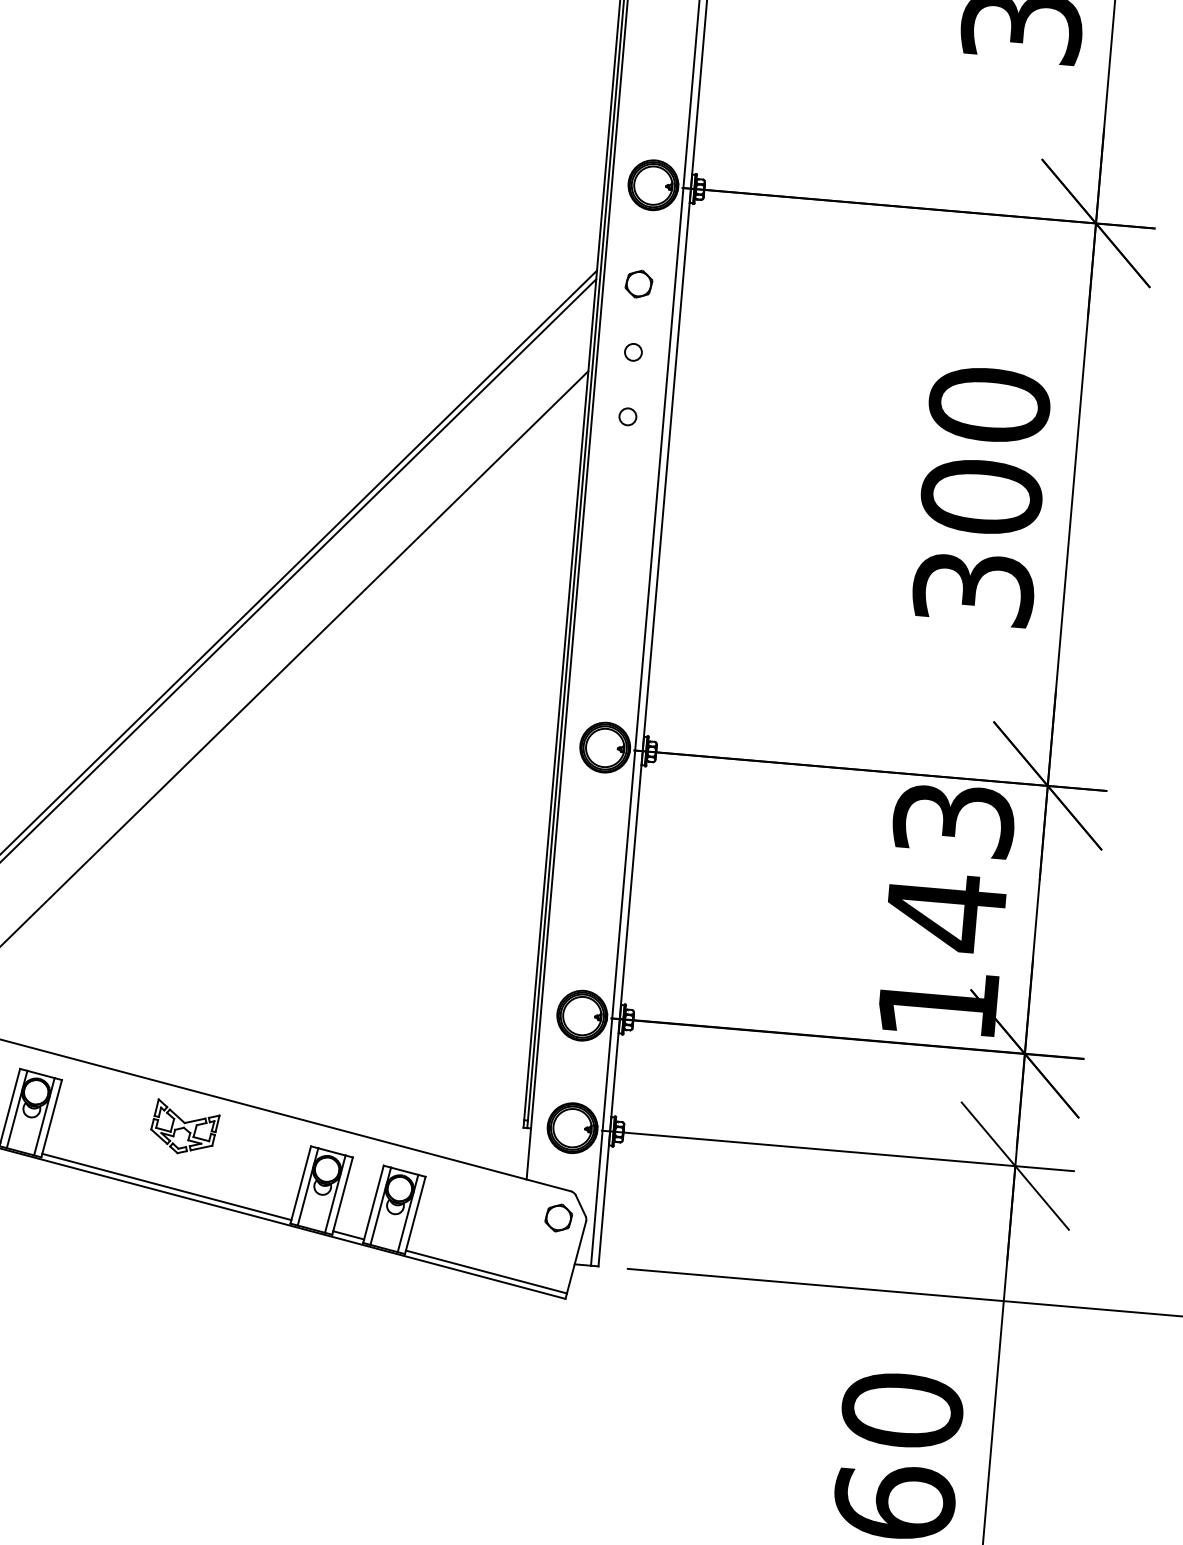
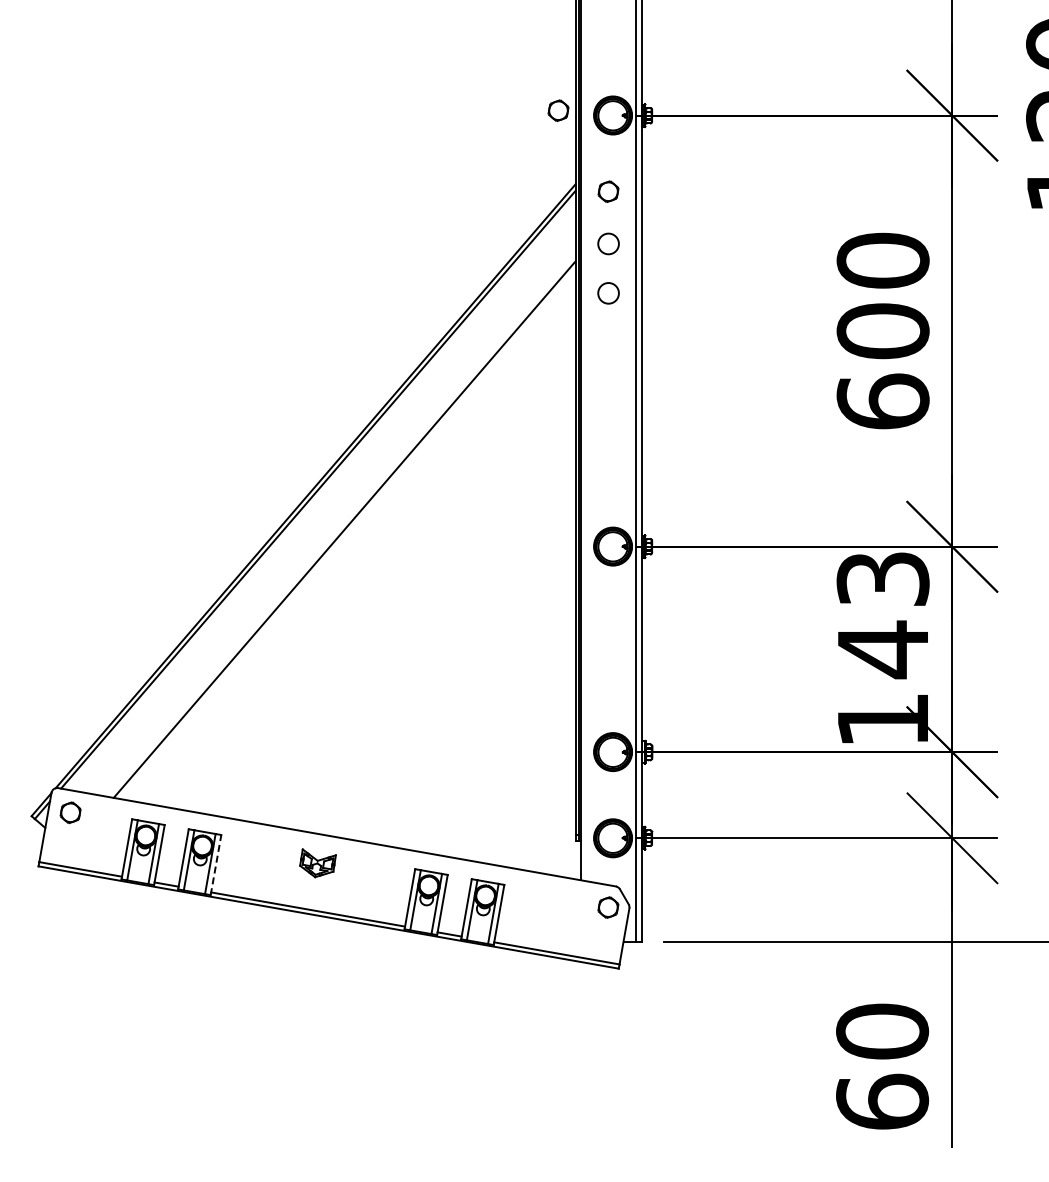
part: (582, 172) -> (558, 110), added
circle: (633, 351) -> (608, 243), size x1.6
circle: (627, 416) -> (608, 293), size x1.6
text: (972, 588) -> (882, 401), 300 -> 600
line: (52, 1119) -> (216, 865), solid -> dashed
part: (184, 1127) -> (317, 863), size x0.7

